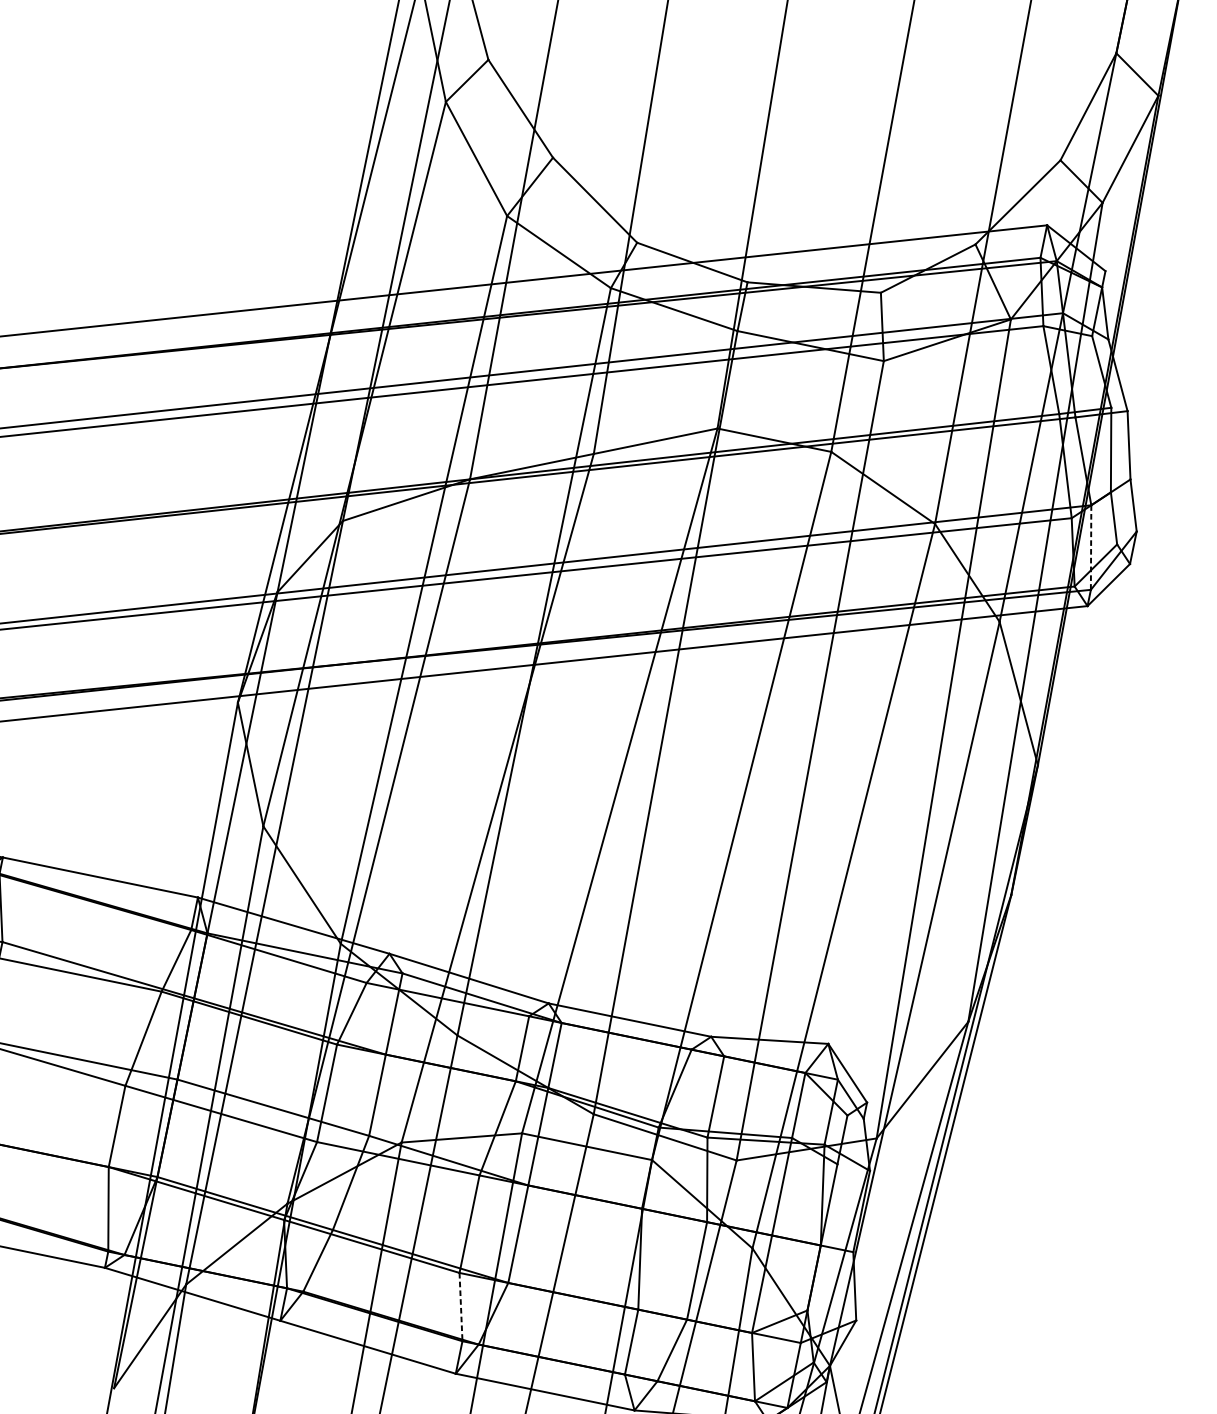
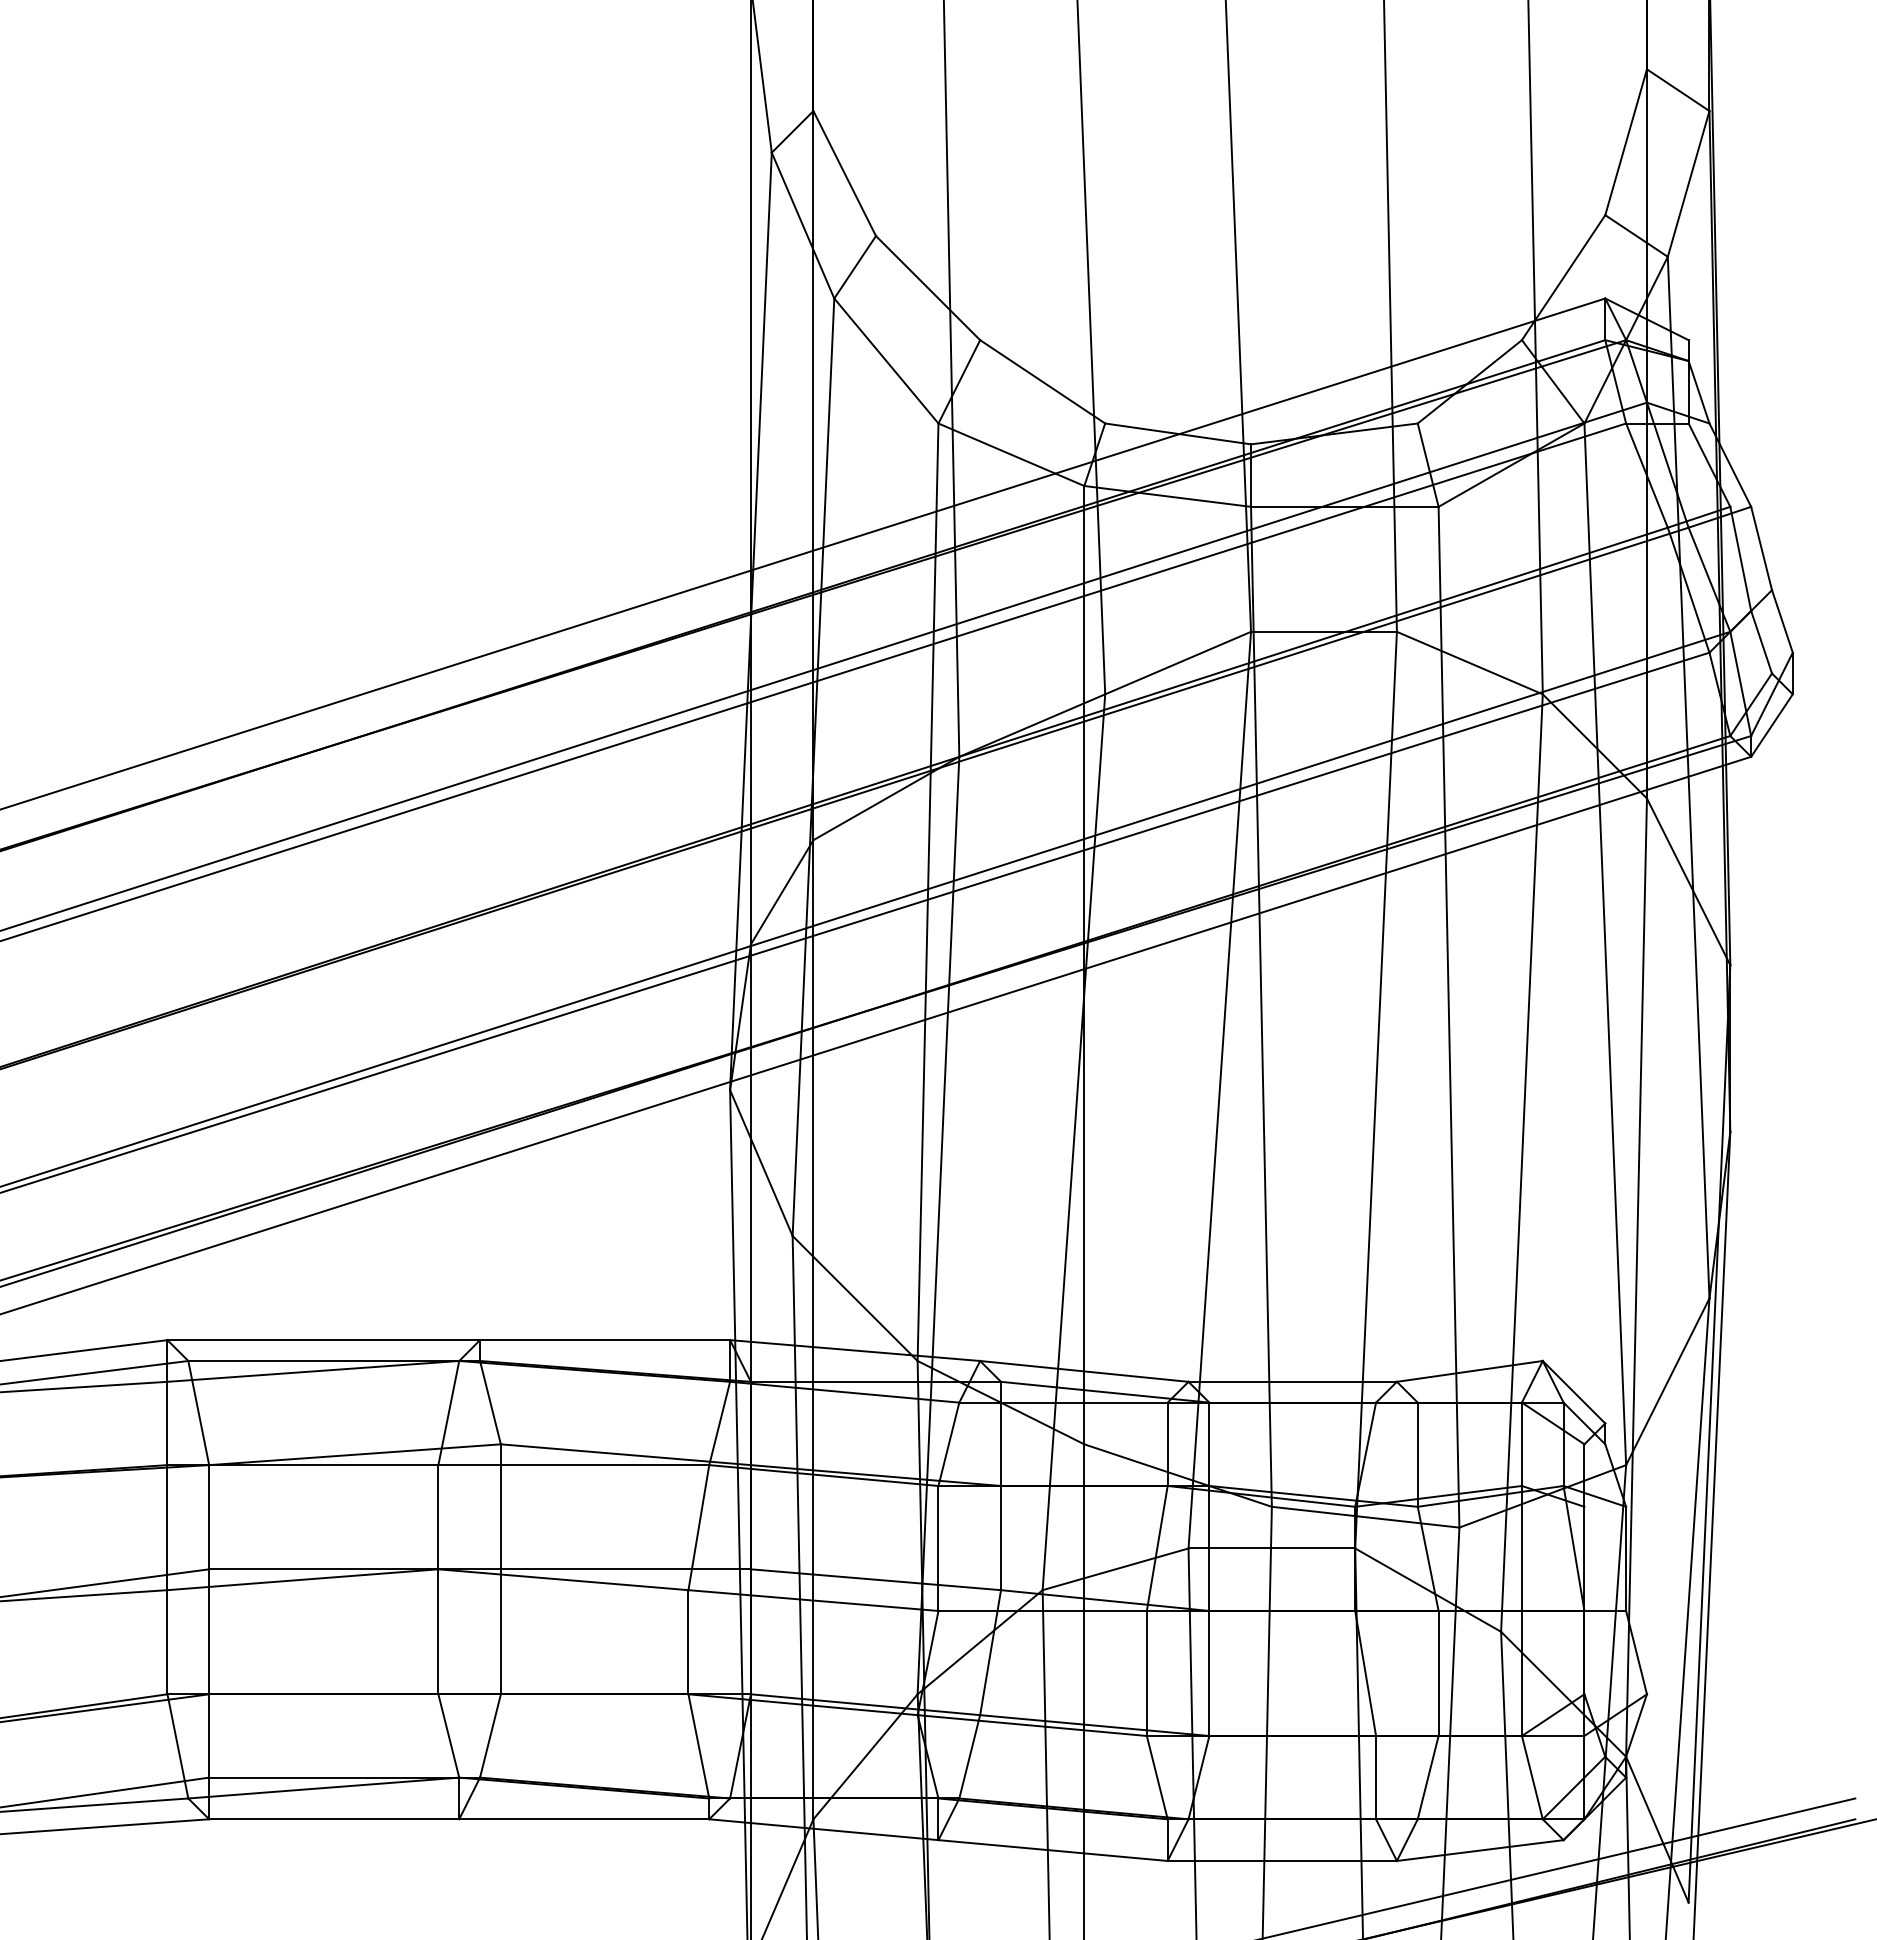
line: (1090, 547) -> (1740, 684), dashed -> solid
line: (461, 1307) -> (1157, 1777), dashed -> solid

